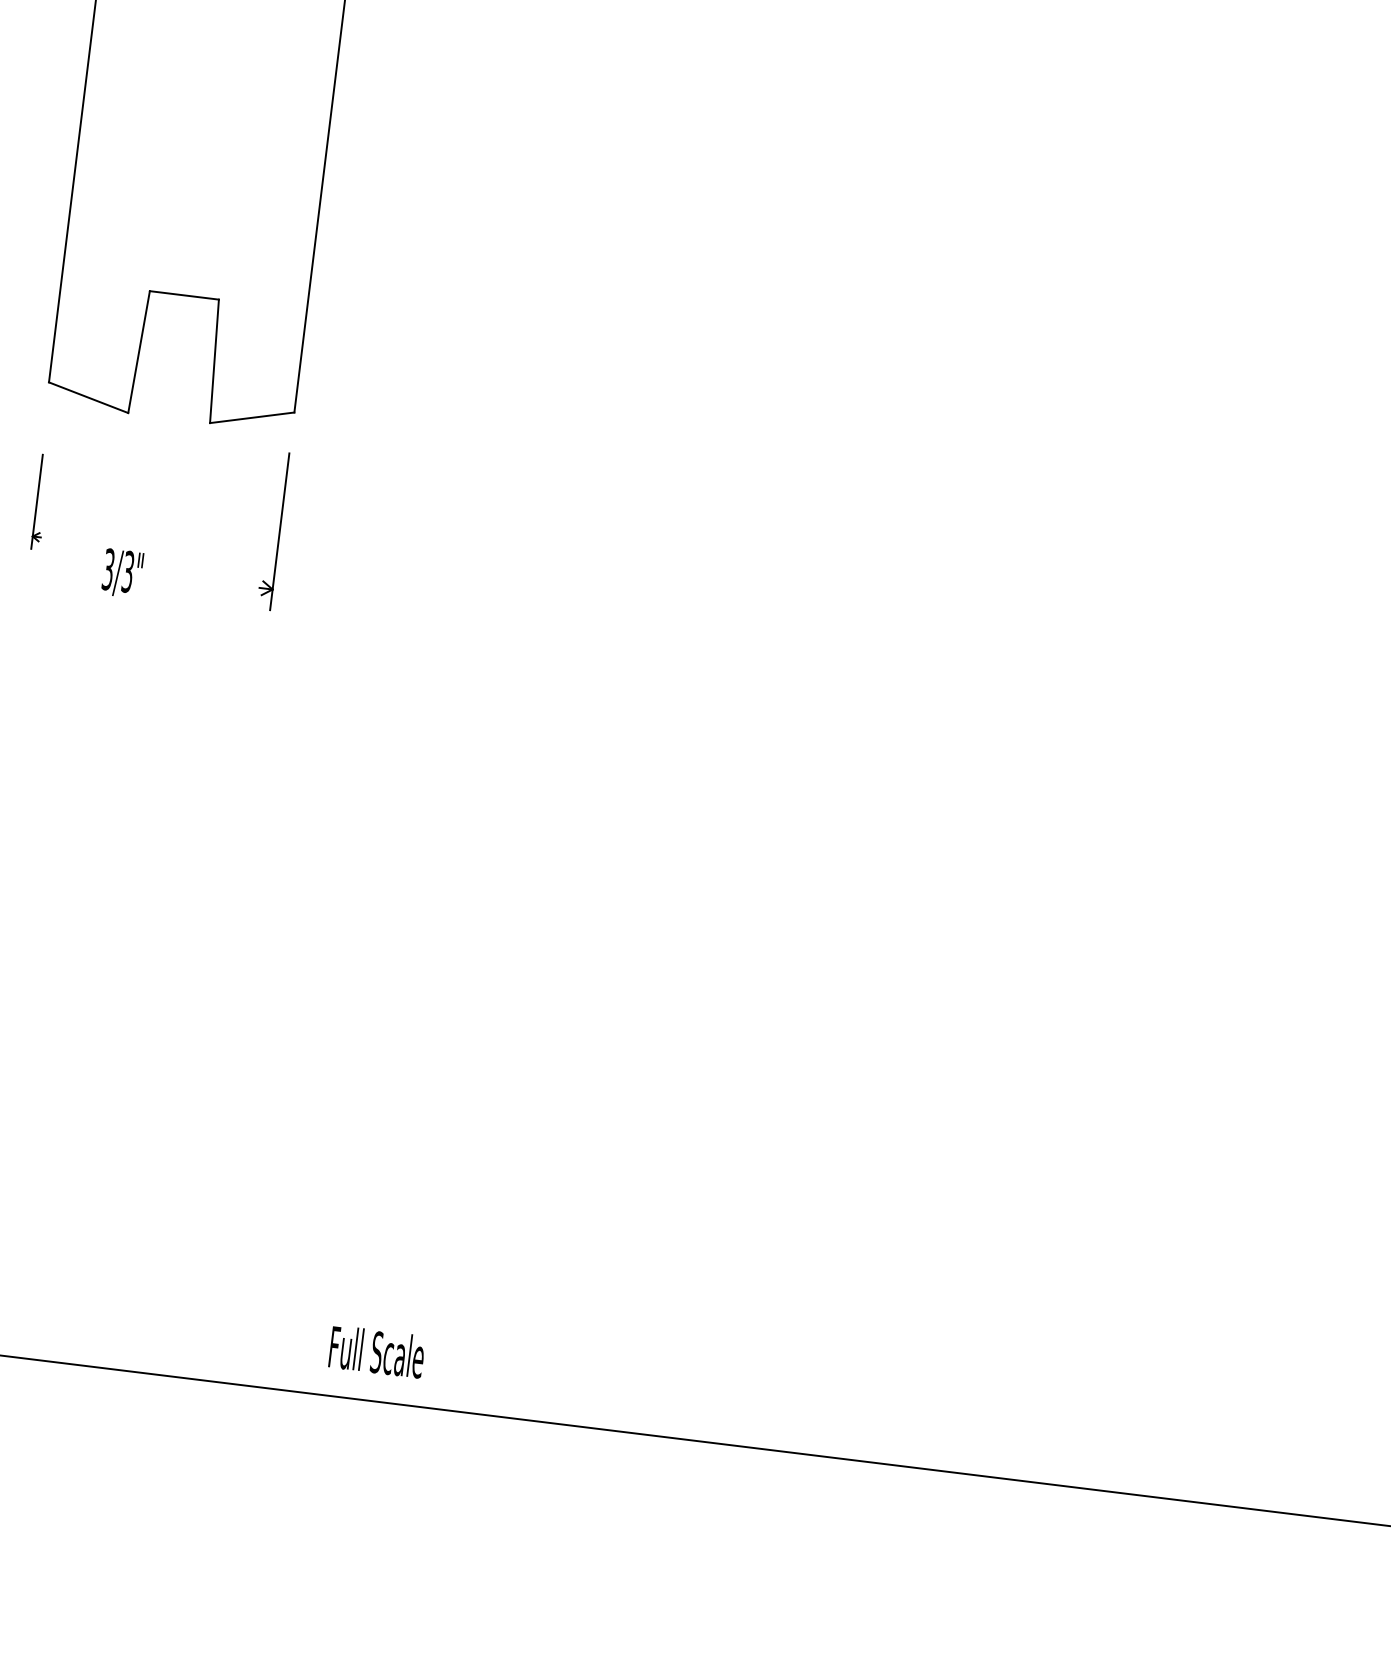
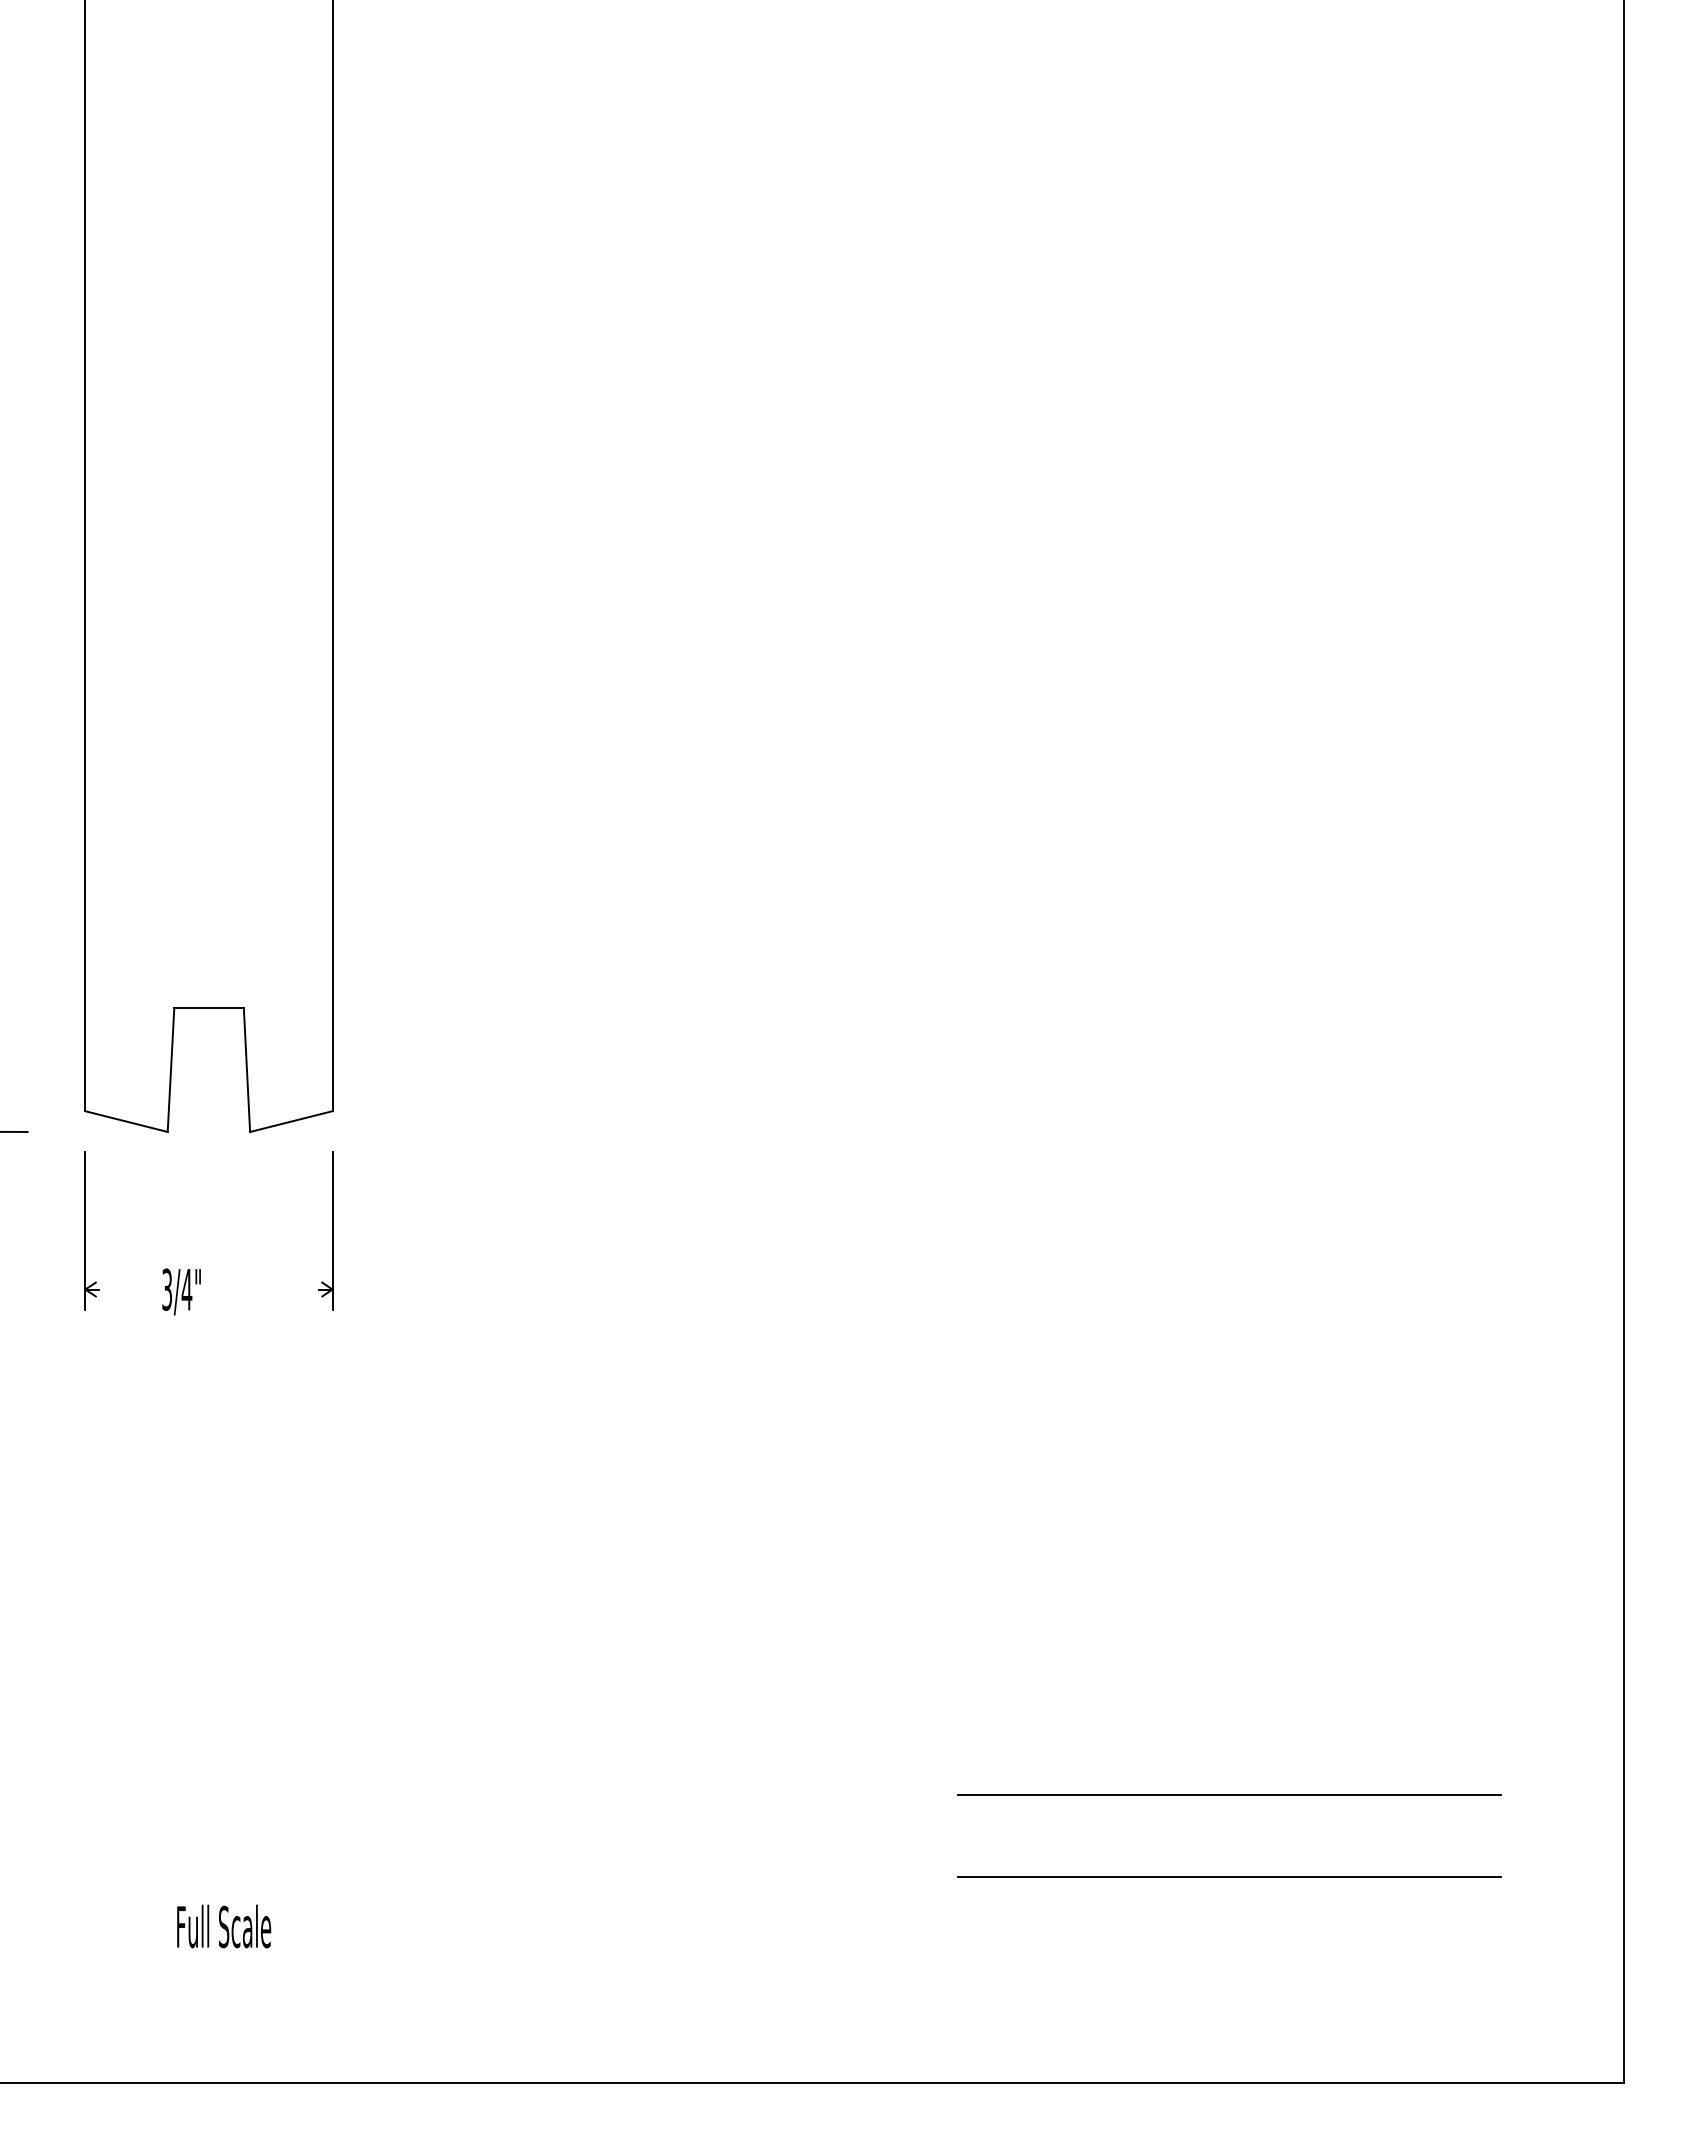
part: (40, 501) -> (91, 1230), size x1.67
text: (127, 571) -> (186, 1289), 3/3" -> 3/4"
line: (1100, 1199) -> (1228, 1794), added
line: (1090, 1281) -> (1228, 1876), added
text: (377, 1351) -> (224, 1926), moved

